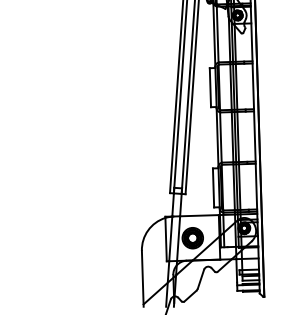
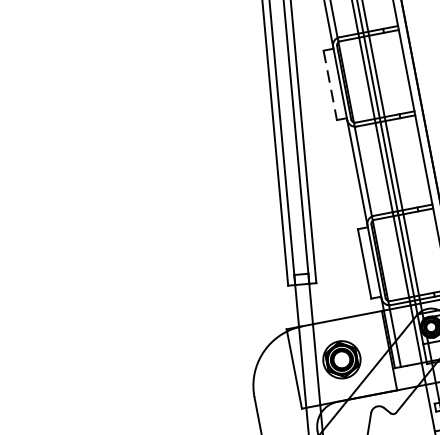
line: (210, 87) -> (330, 85), solid -> dashed

